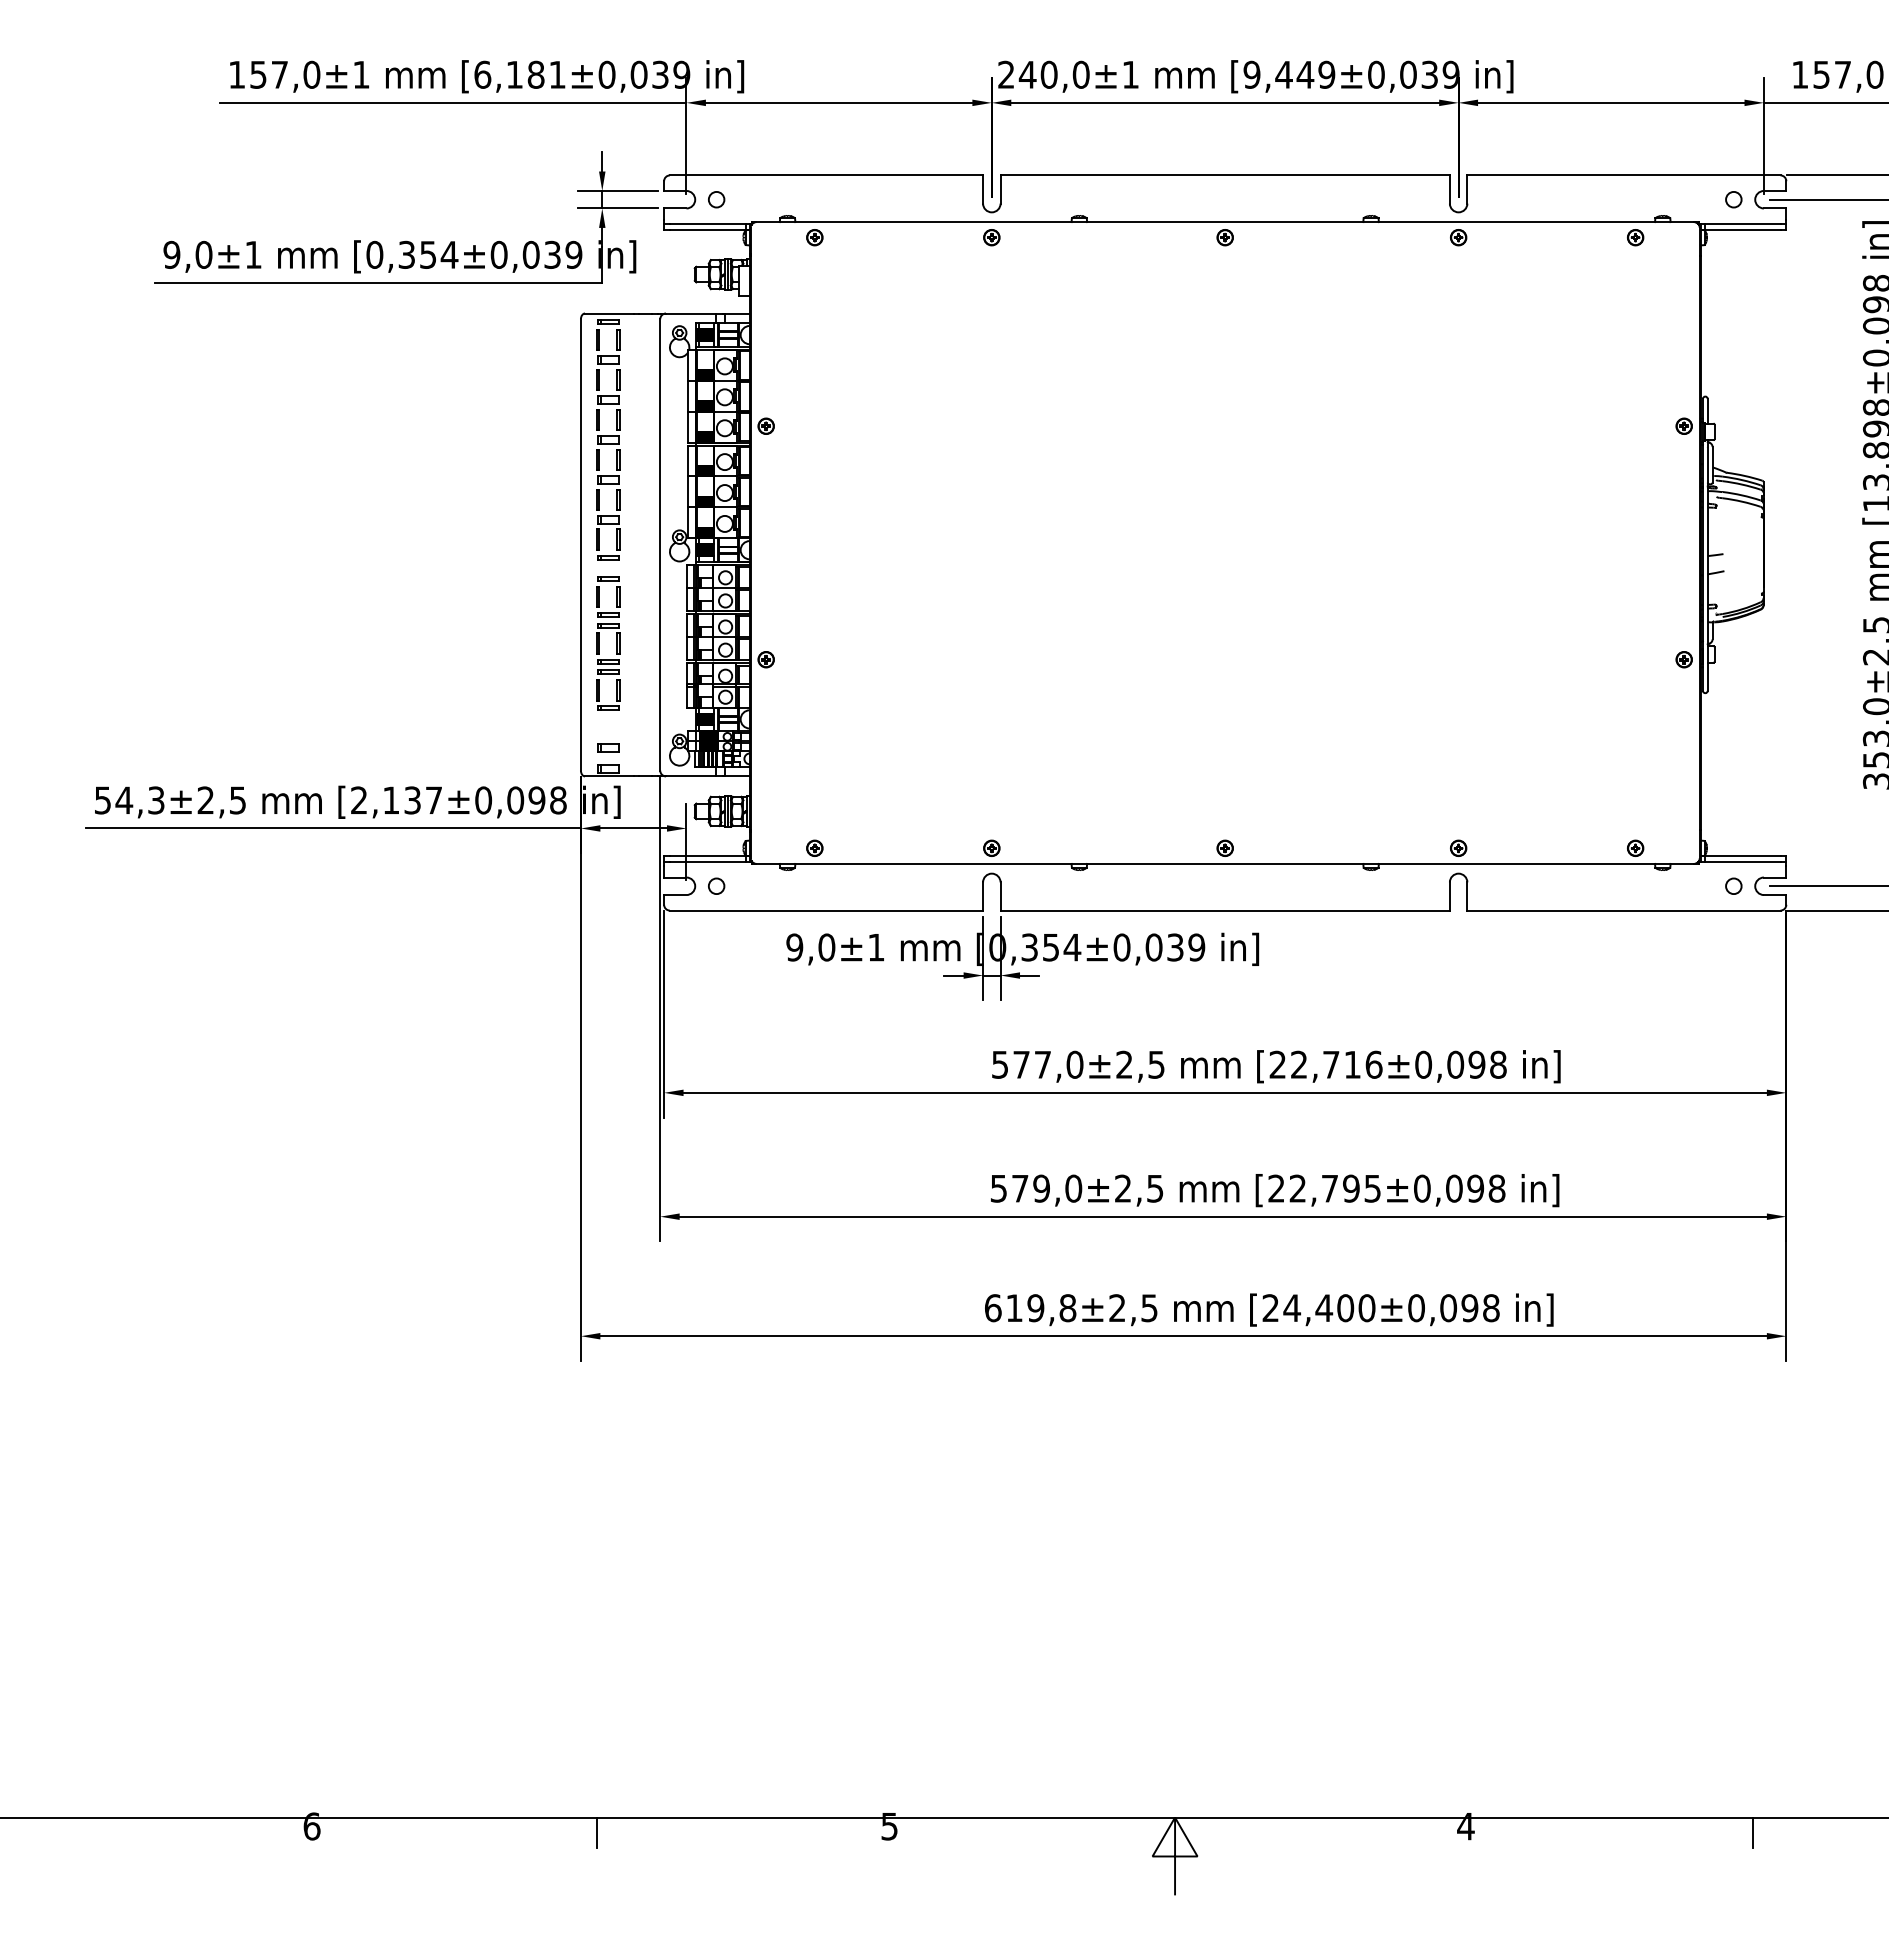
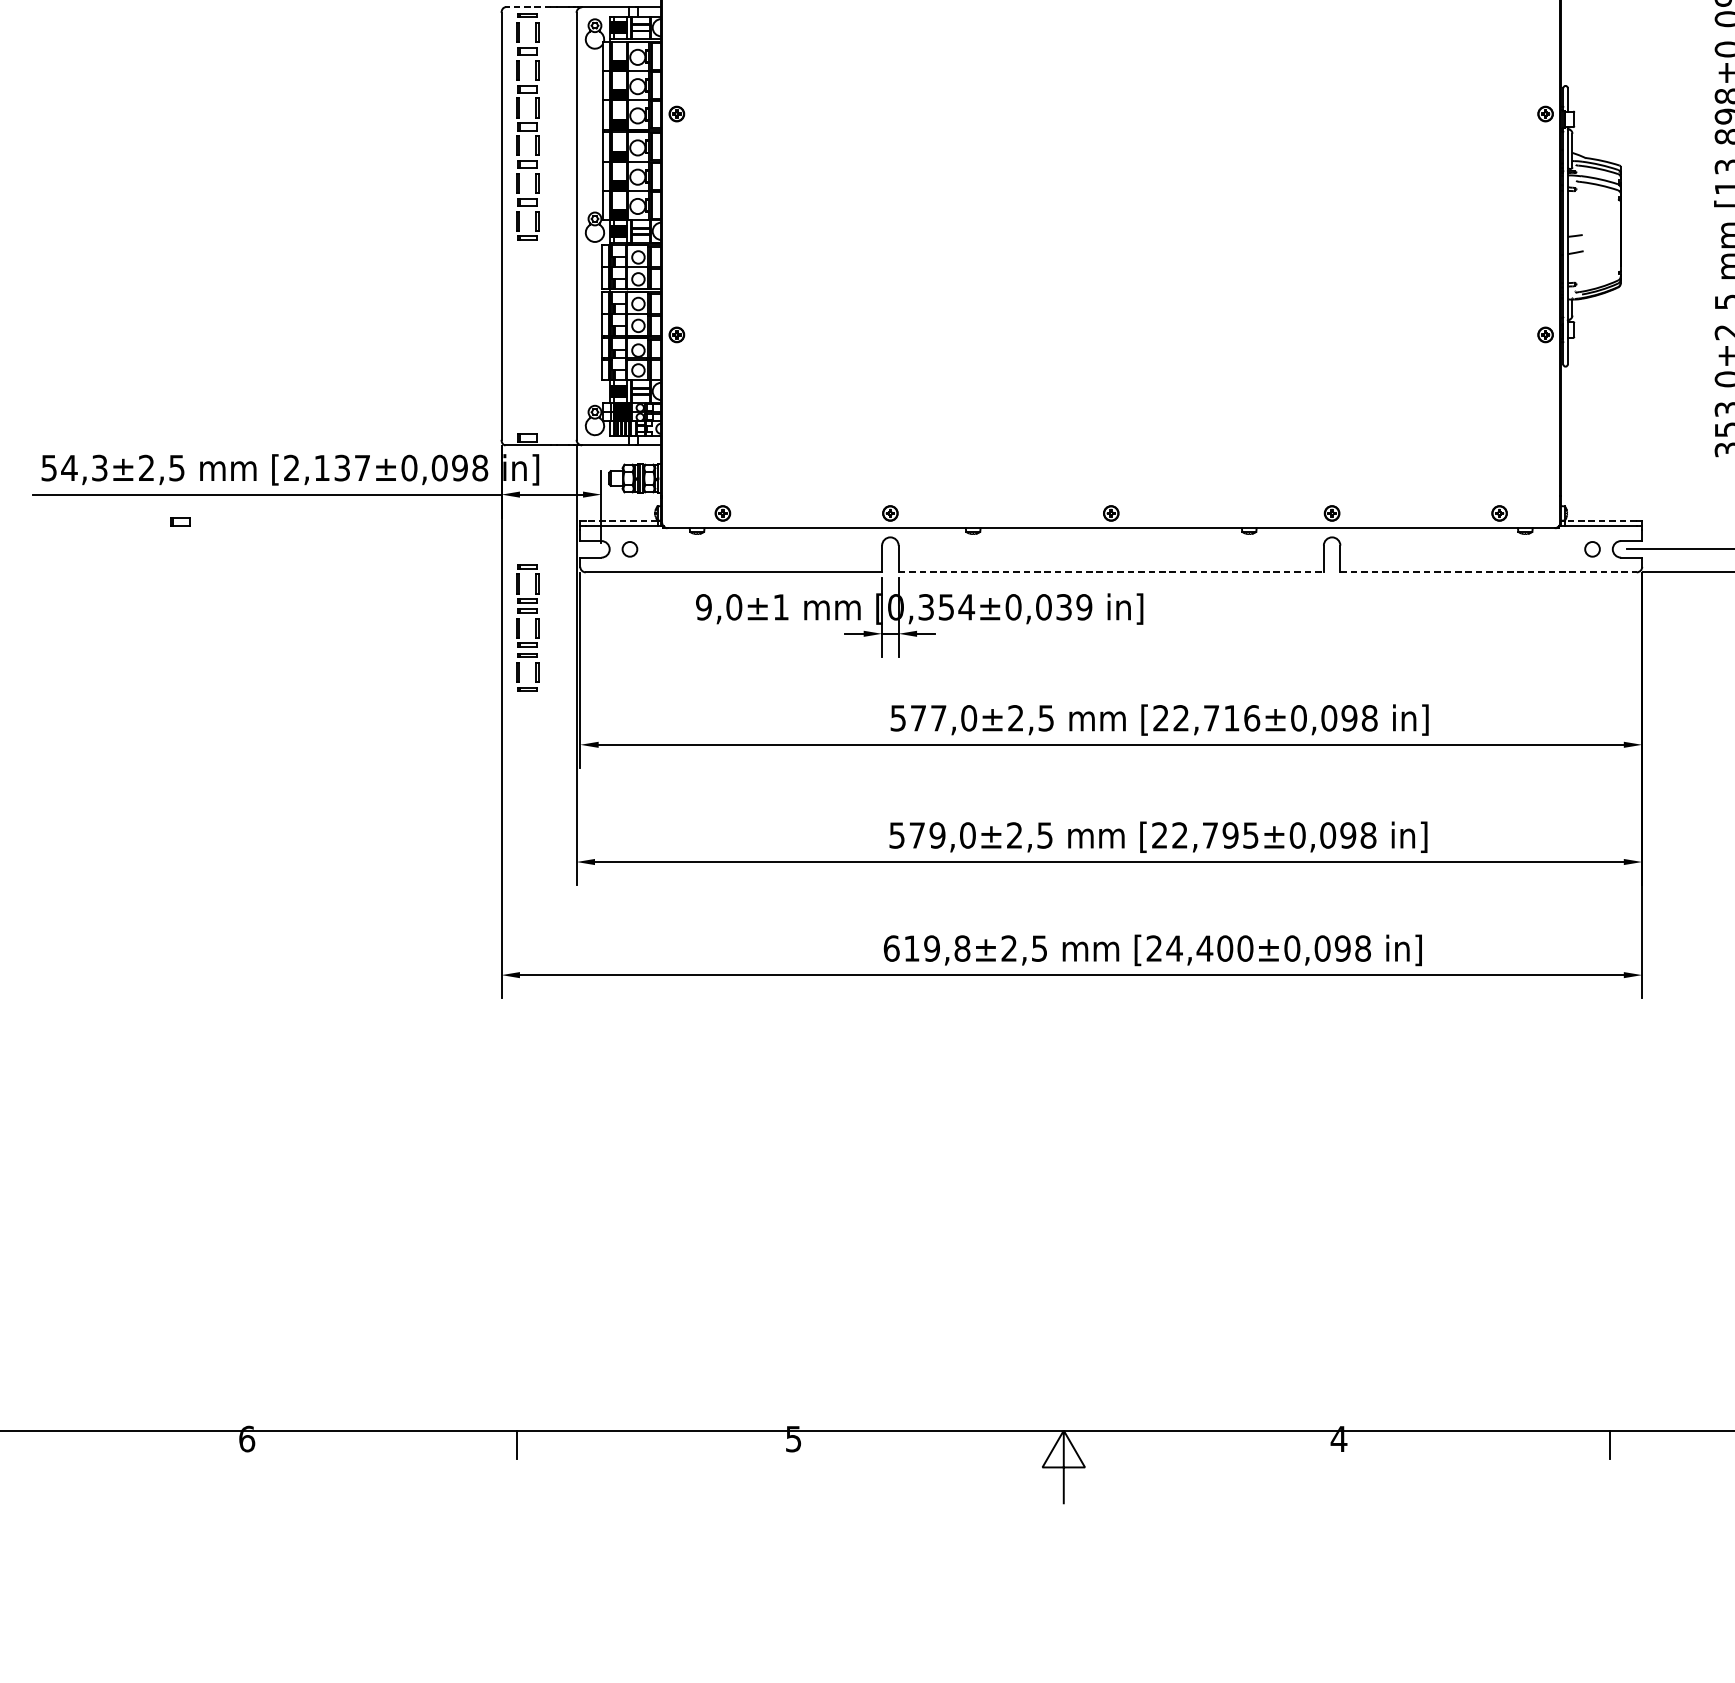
line: (608, 313) -> (527, 7), solid -> dashed
part: (616, 643) -> (535, 628), moved
part: (608, 747) -> (180, 521), moved
line: (707, 856) -> (621, 521), solid -> dashed
line: (1742, 856) -> (1600, 521), solid -> dashed
line: (1225, 910) -> (1111, 572), solid -> dashed
line: (1623, 910) -> (1488, 572), solid -> dashed

